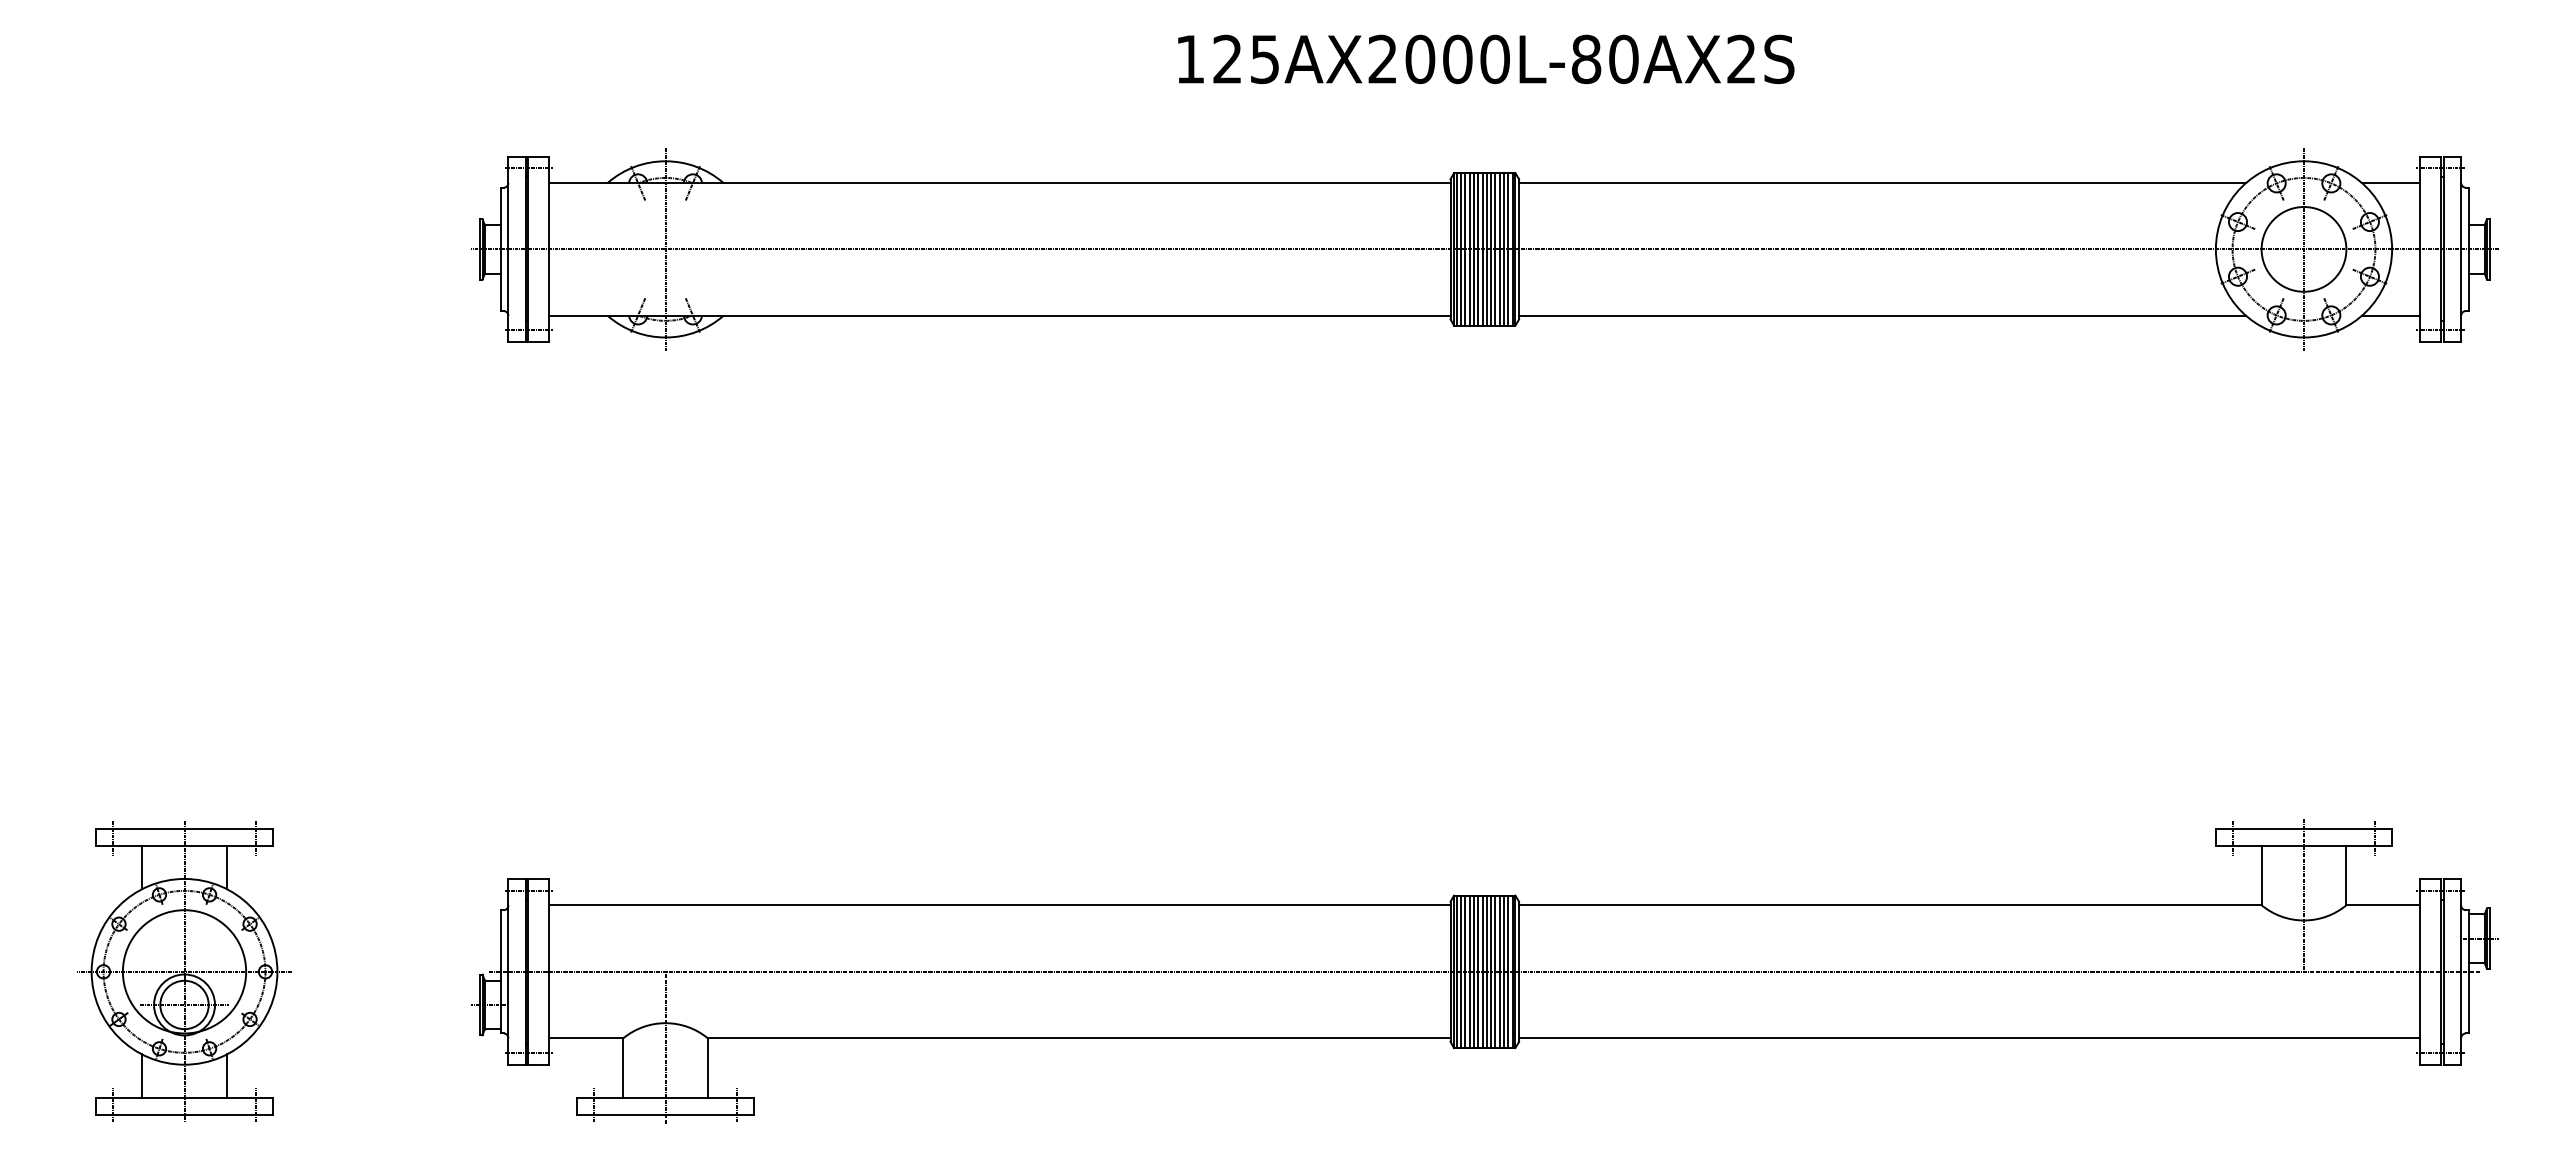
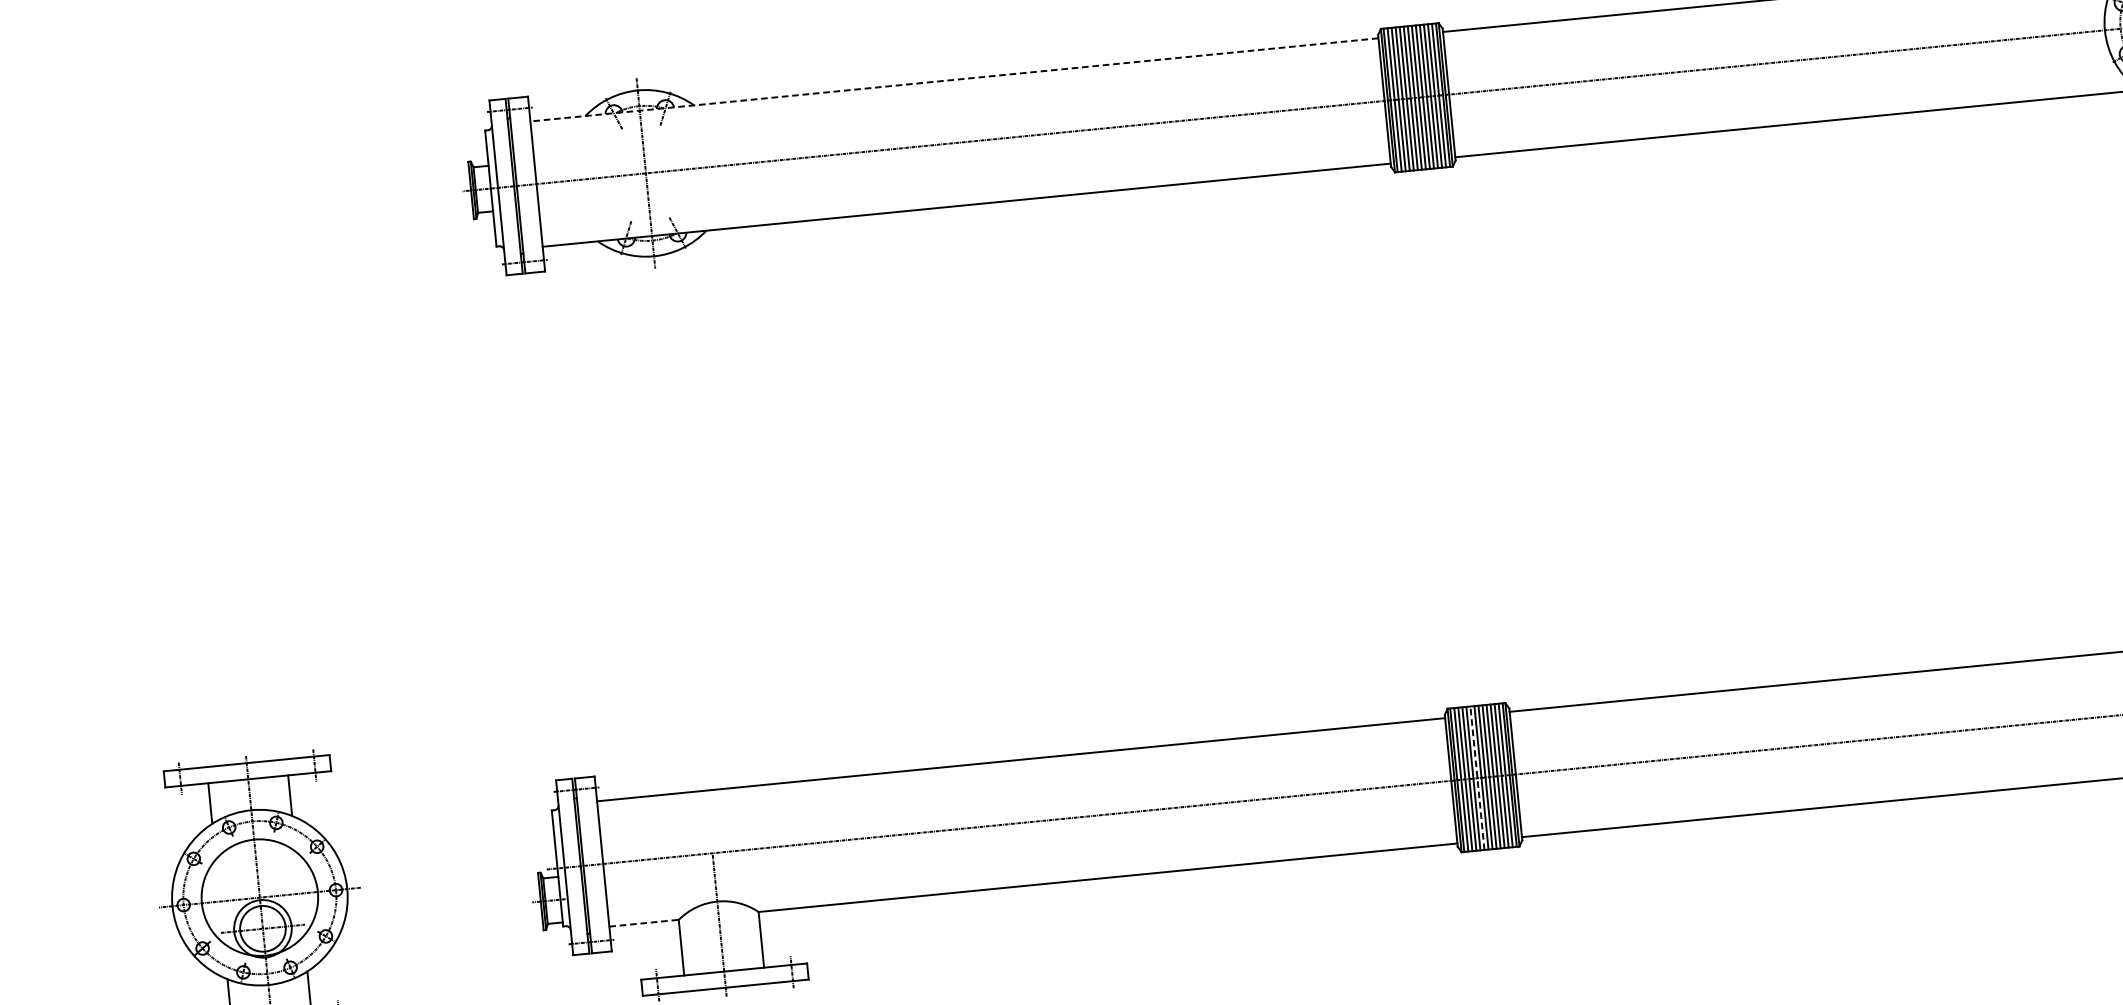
line: (999, 182) -> (954, 79), solid -> dashed
line: (1478, 971) -> (1477, 777), solid -> dashed
line: (586, 1038) -> (644, 923), solid -> dashed

